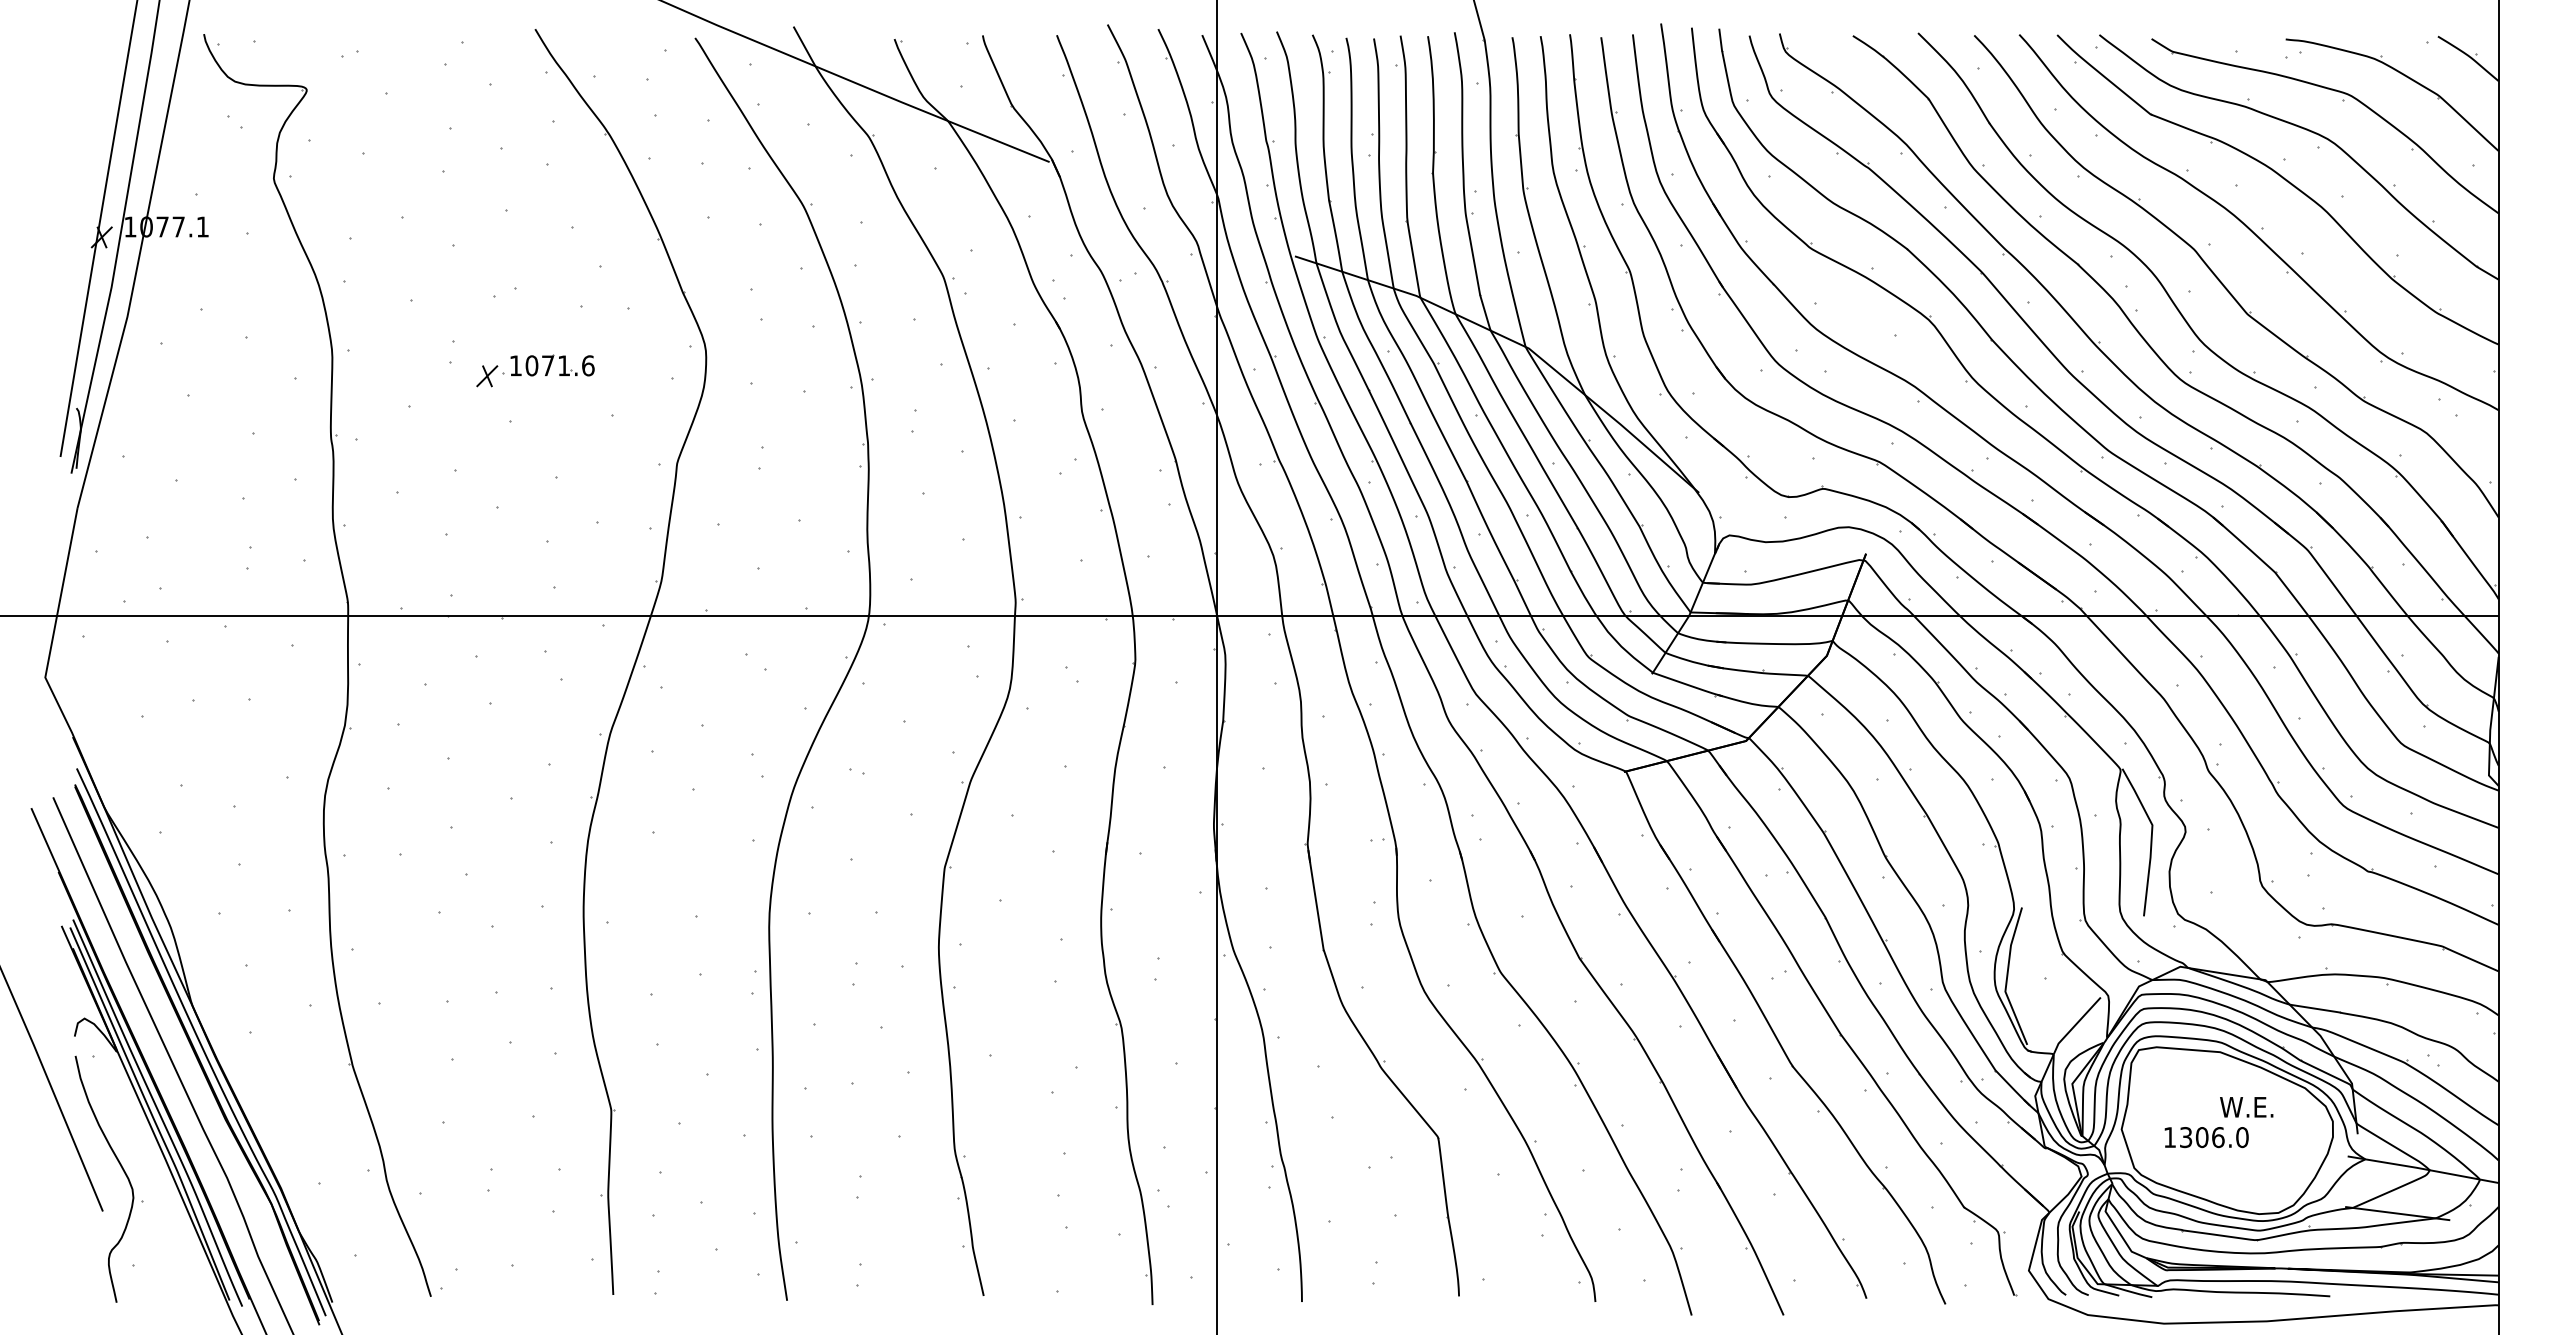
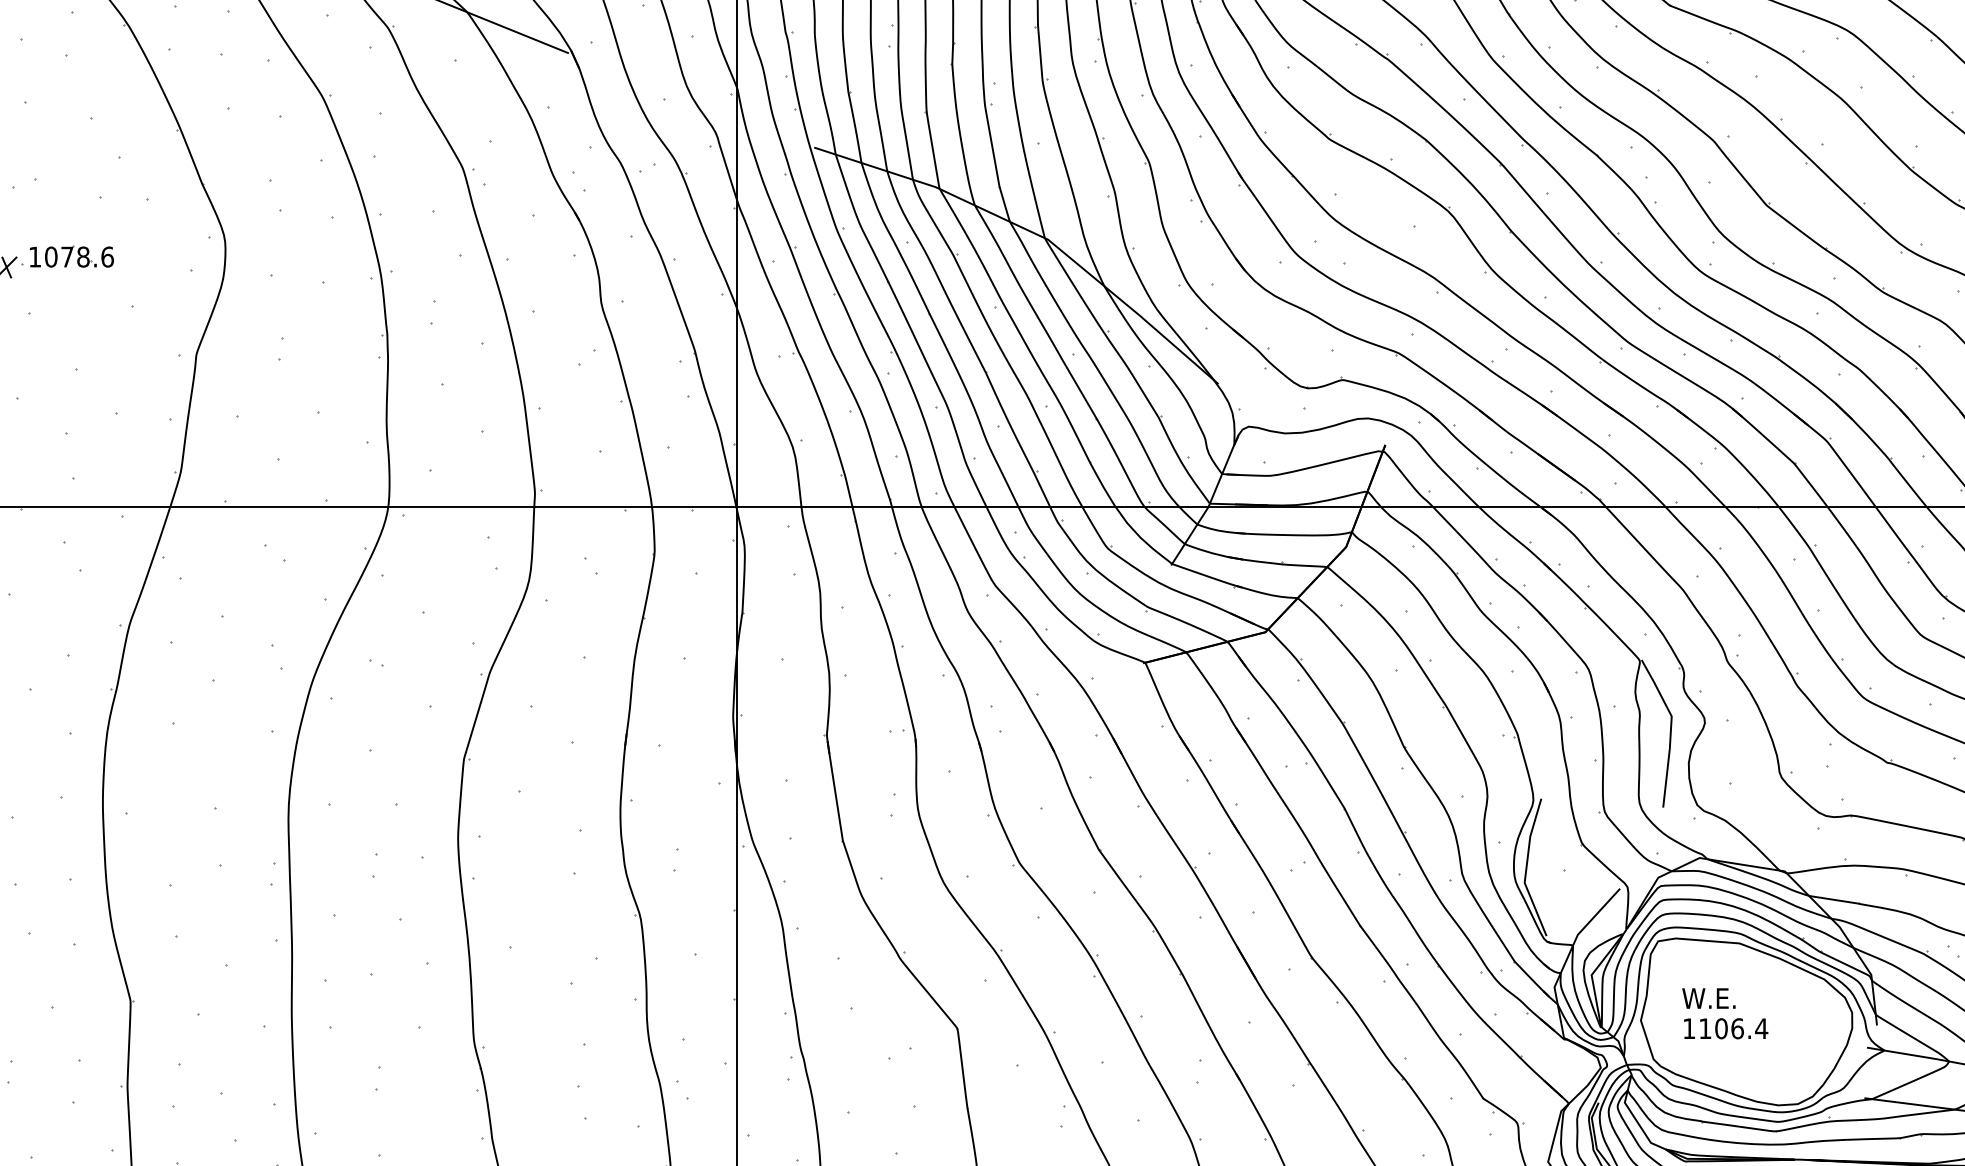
text: (564, 365) -> (83, 256), 1071.6 -> 1078.6
text: (2246, 1107) -> (1708, 998), moved
text: (2214, 1137) -> (1733, 1028), 1306.0 -> 1106.4

